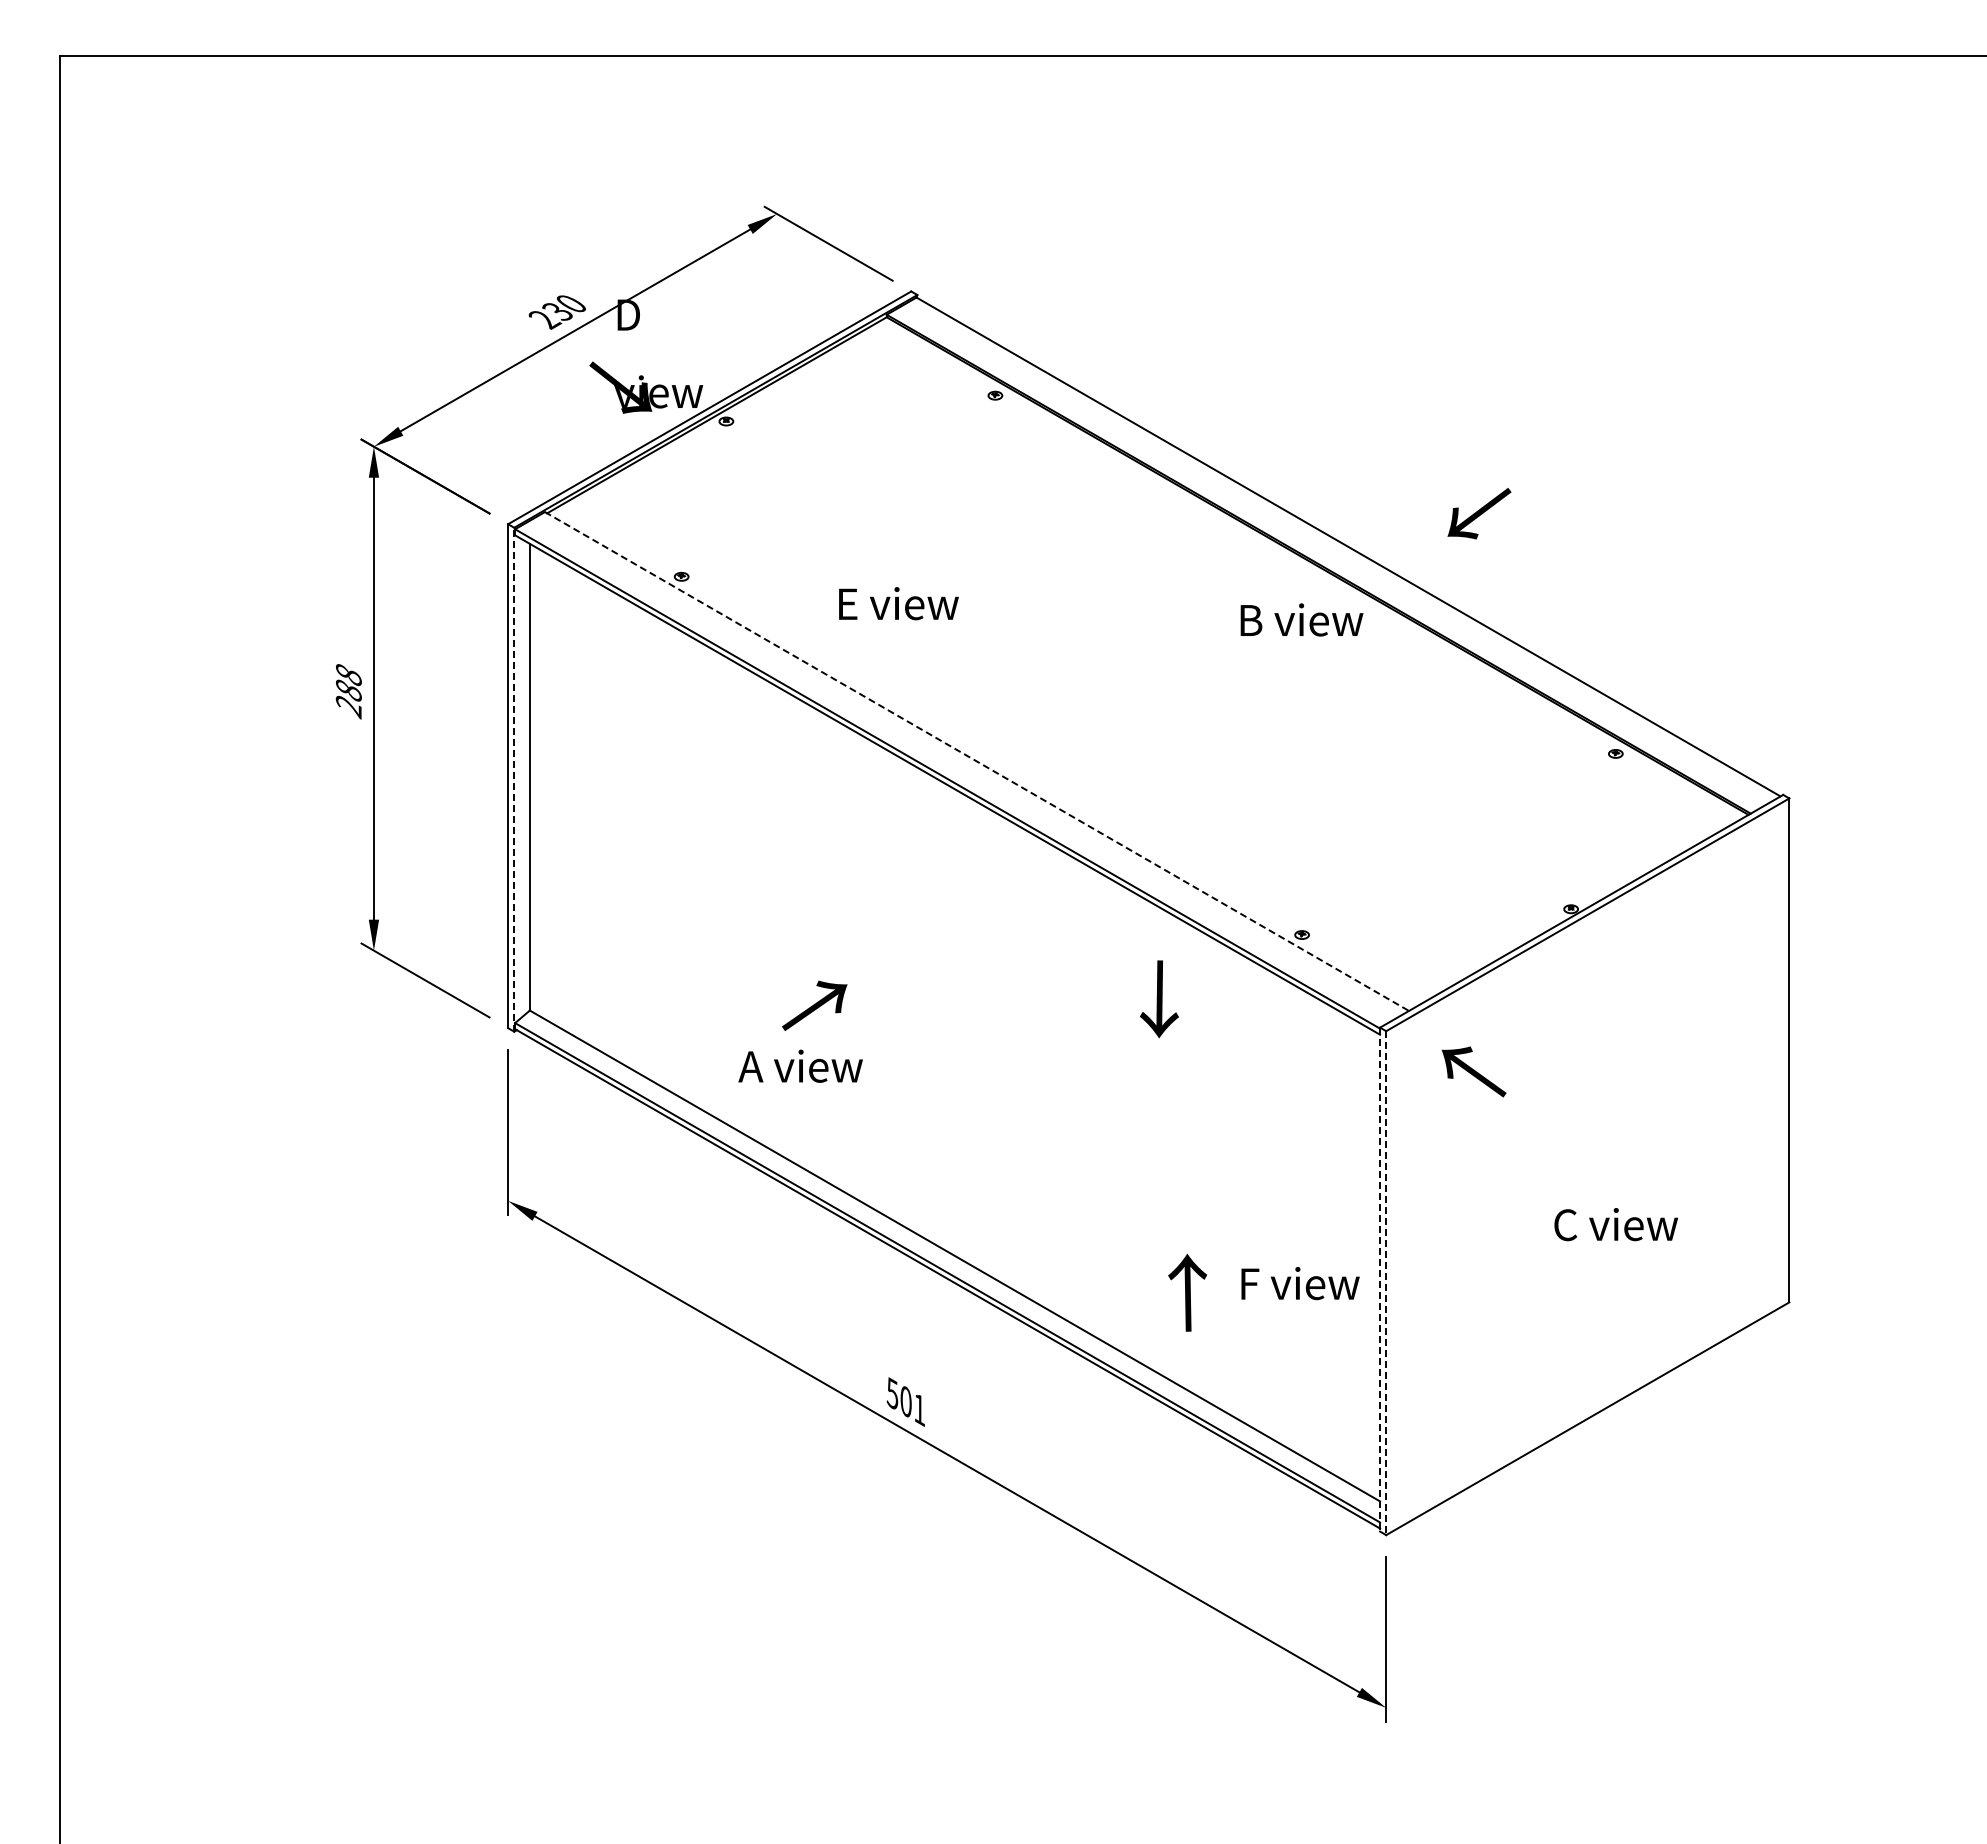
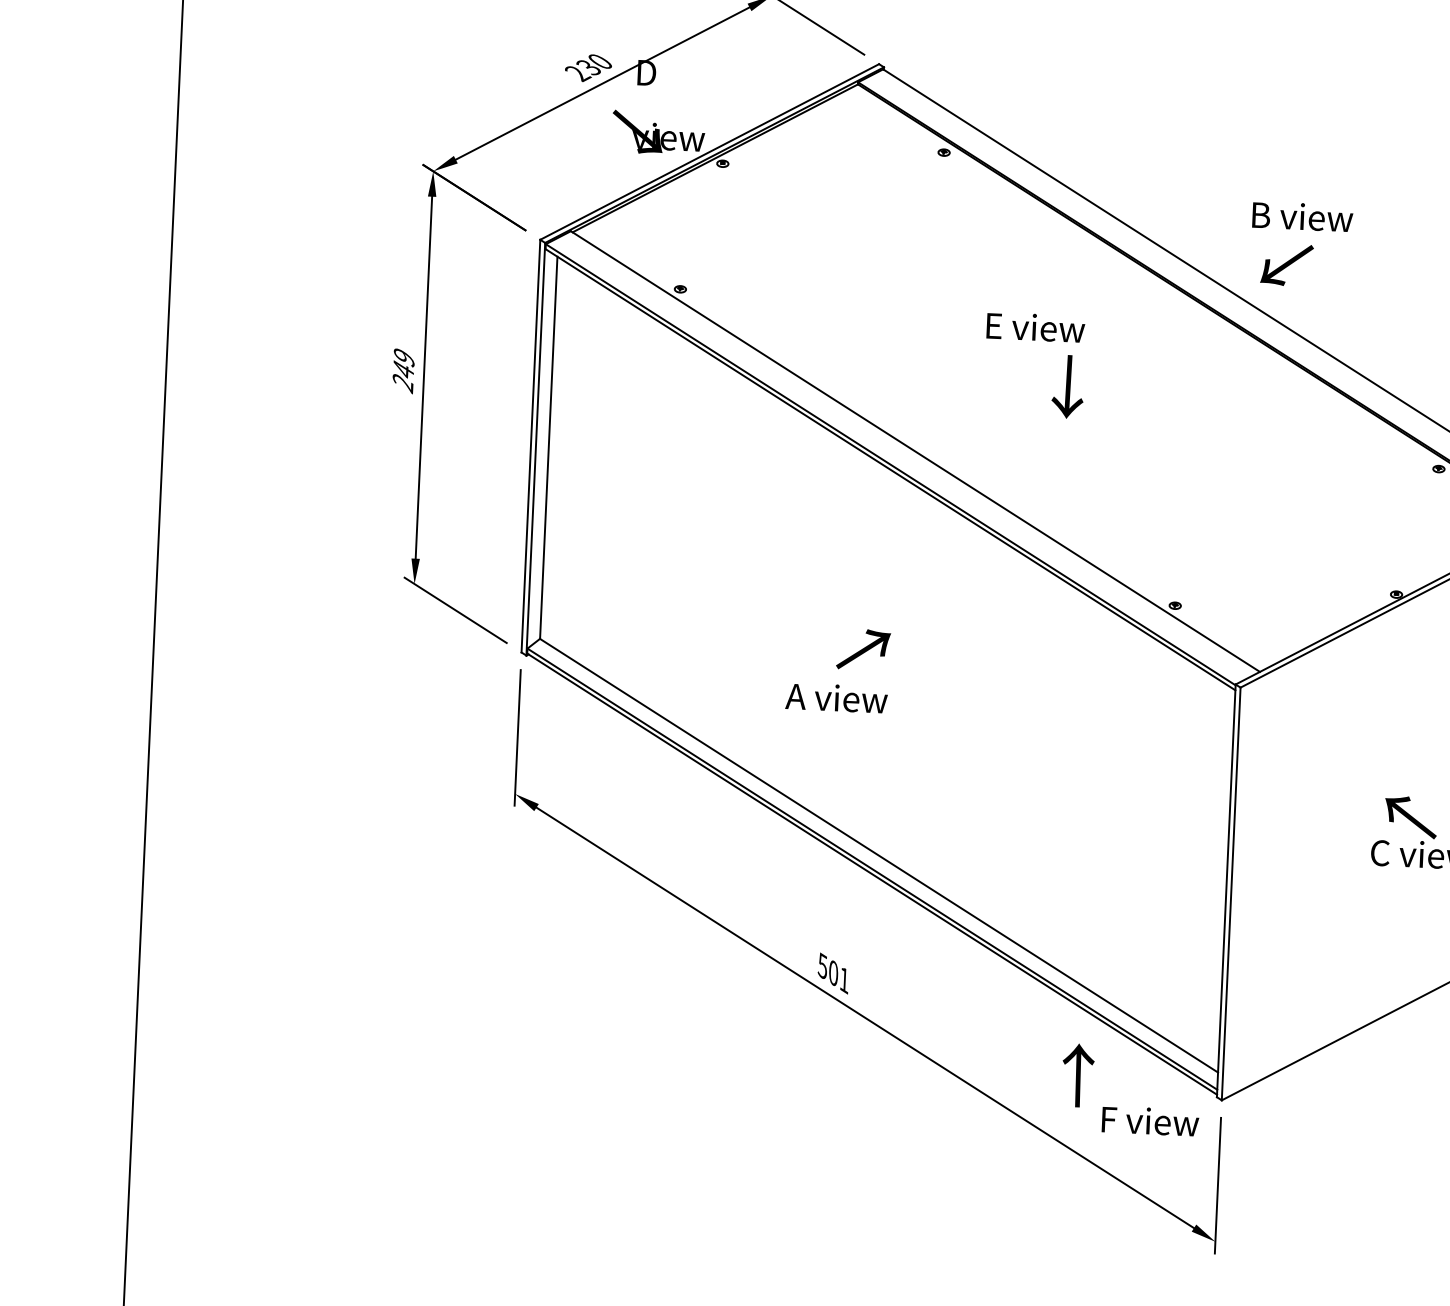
text: (1479, 513) -> (1287, 264), moved
text: (898, 603) -> (1035, 327), moved
text: (1301, 619) -> (1302, 216), moved
text: (348, 682) -> (403, 363), 288 -> 249
line: (976, 761) -> (915, 451), dashed -> solid
line: (514, 779) -> (536, 449), dashed -> solid
text: (1159, 999) -> (1068, 387), moved
text: (814, 1005) -> (863, 649), moved
text: (800, 1065) -> (836, 697), moved
text: (1473, 1071) -> (1410, 817), moved
line: (1380, 1279) -> (1226, 890), dashed -> solid
text: (1300, 1283) -> (1150, 1121), moved
line: (1386, 1283) -> (1231, 894), dashed -> solid
text: (1187, 1292) -> (1077, 1075), moved

